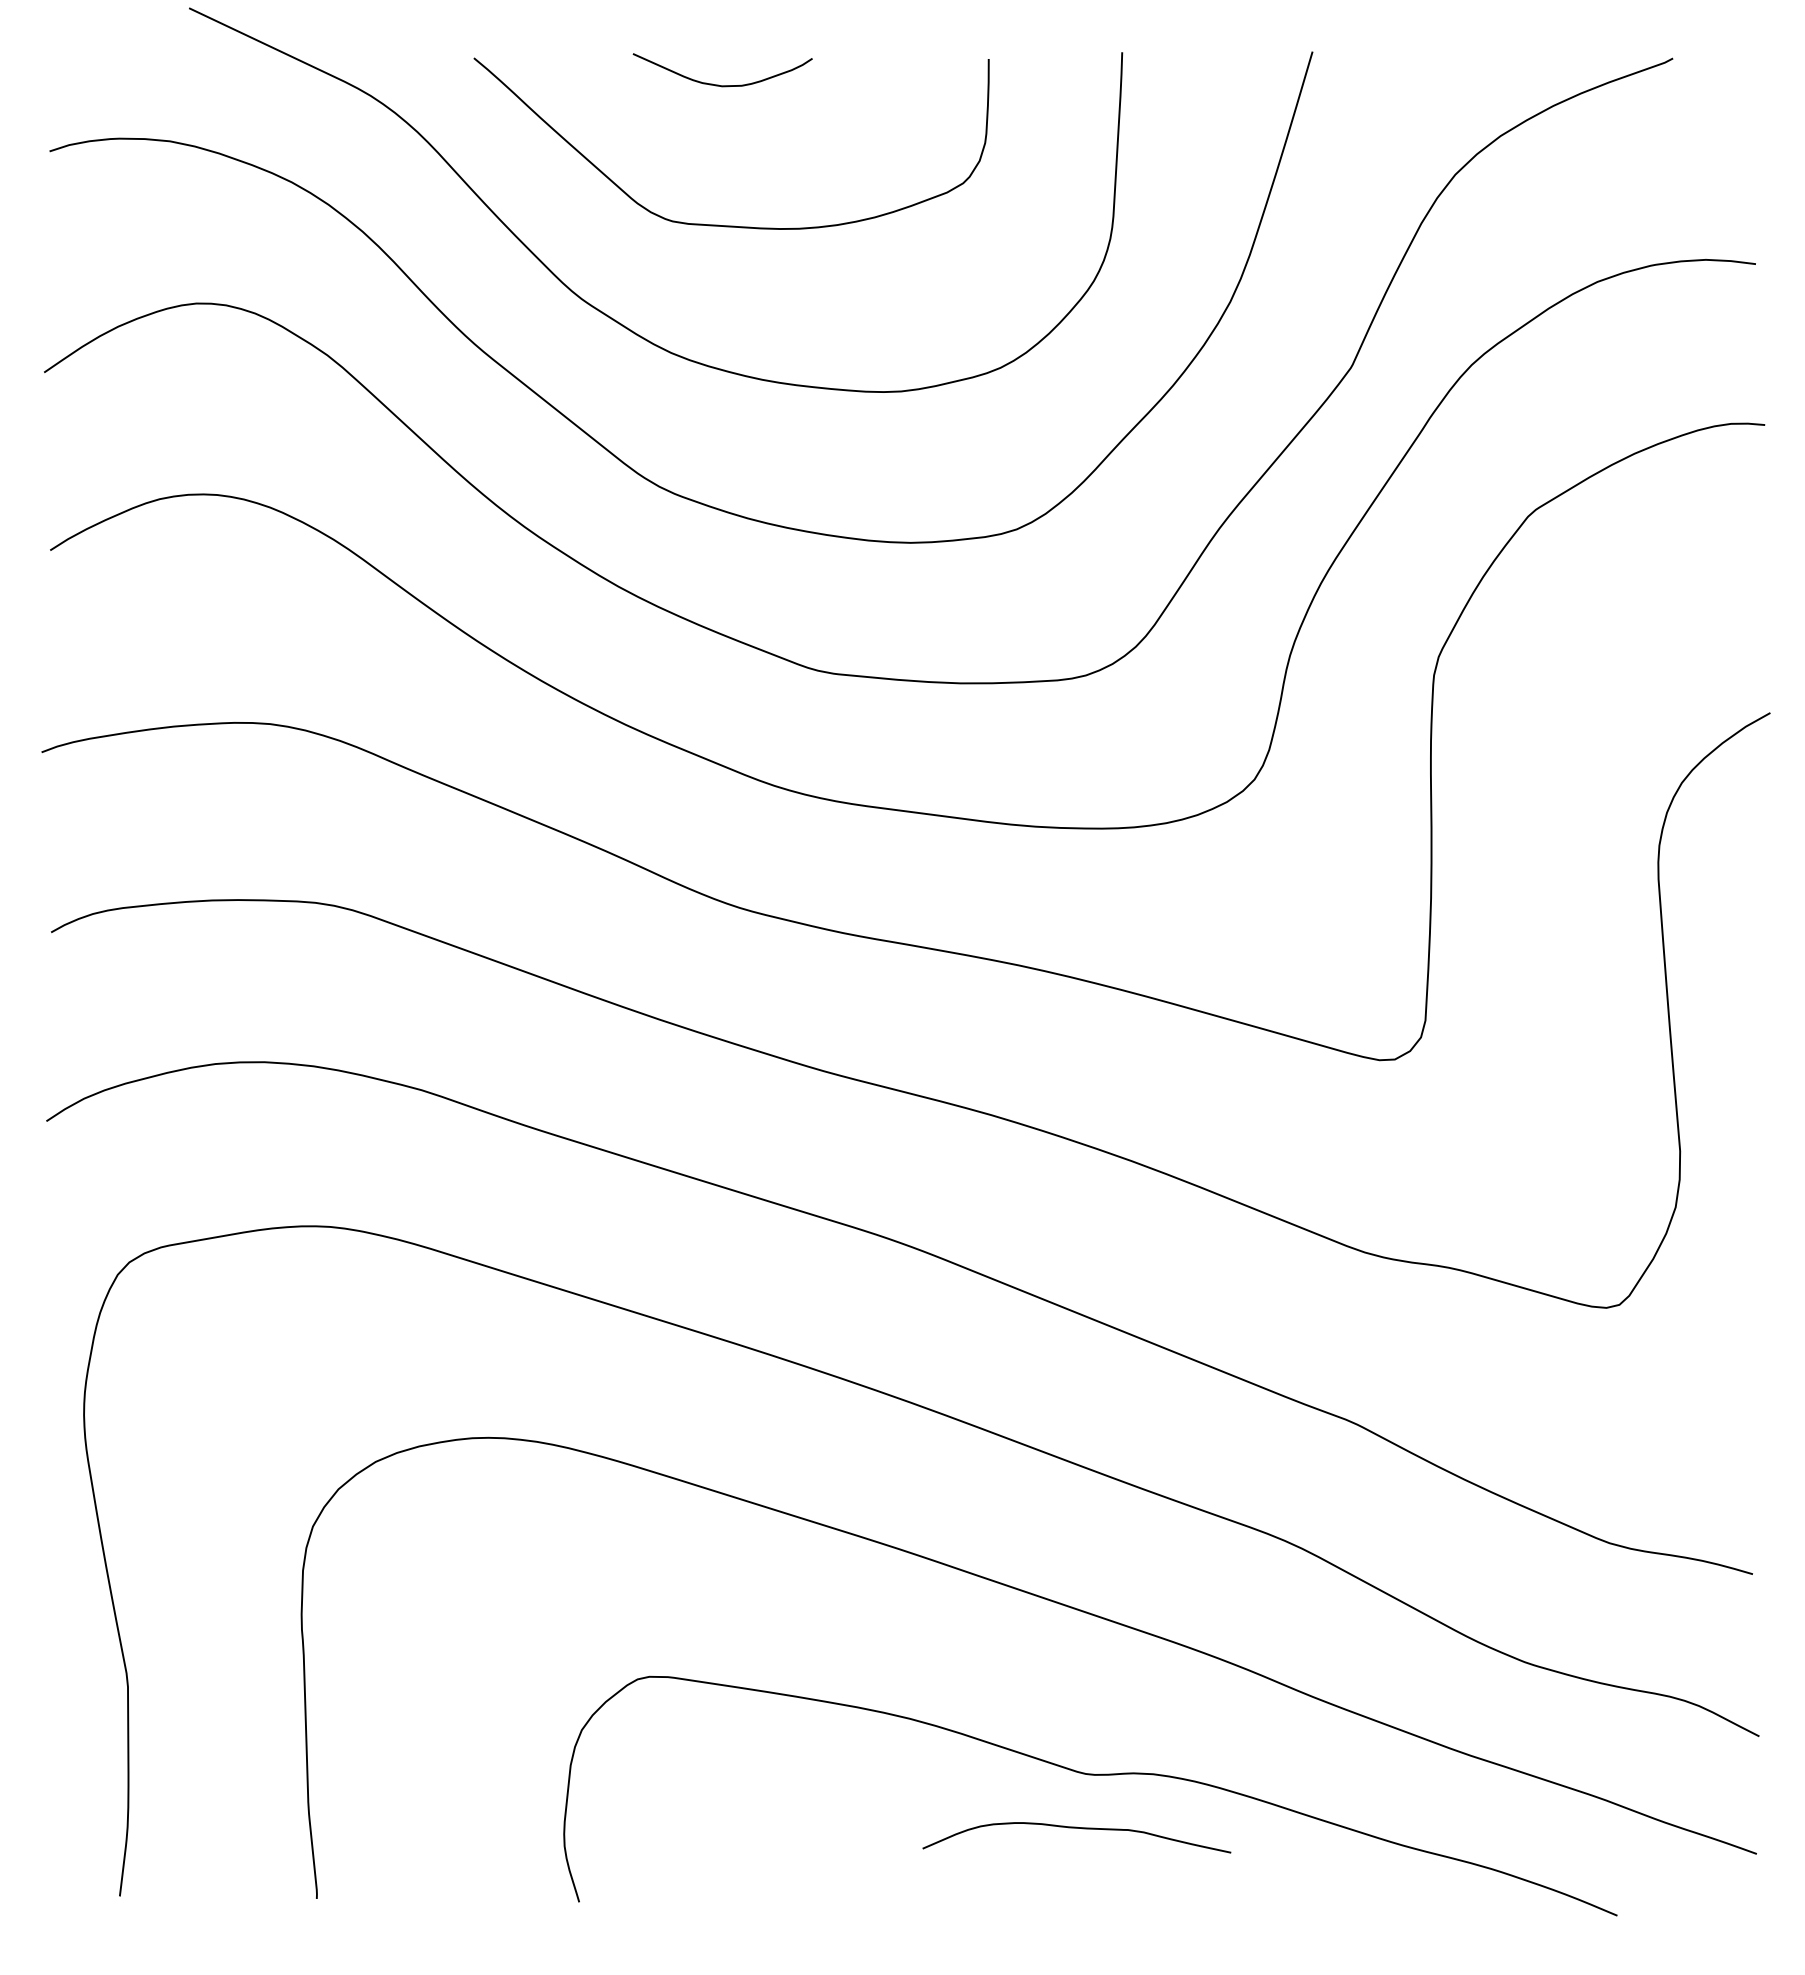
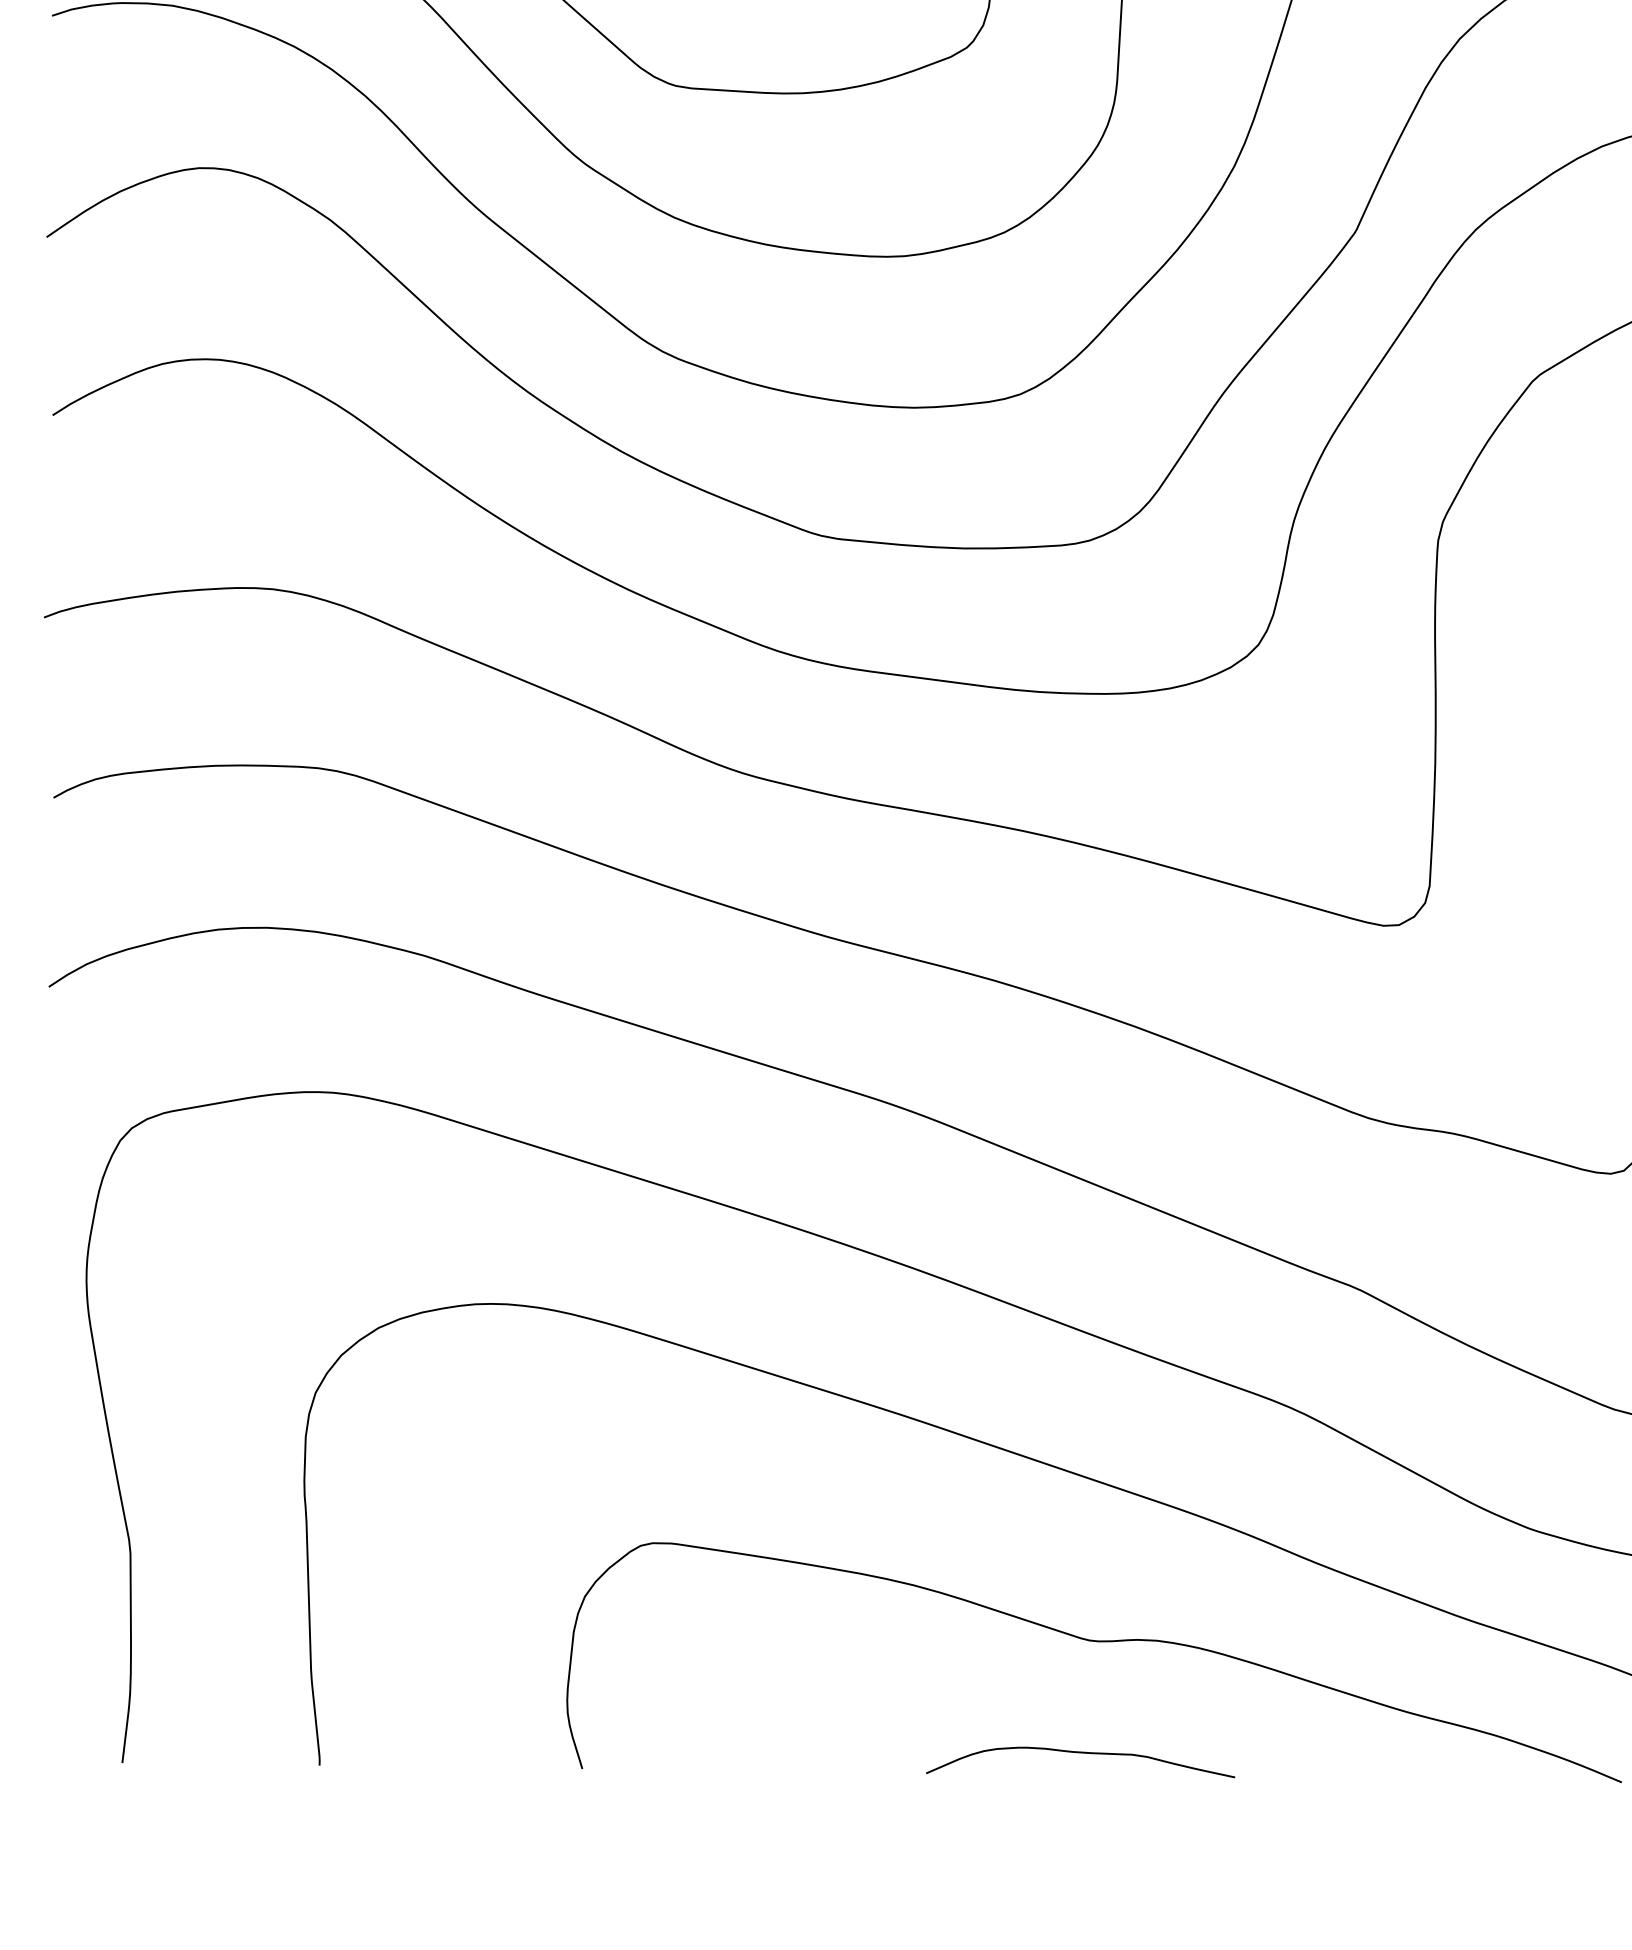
curve: (1076, 1828) -> (1080, 1753), moved

